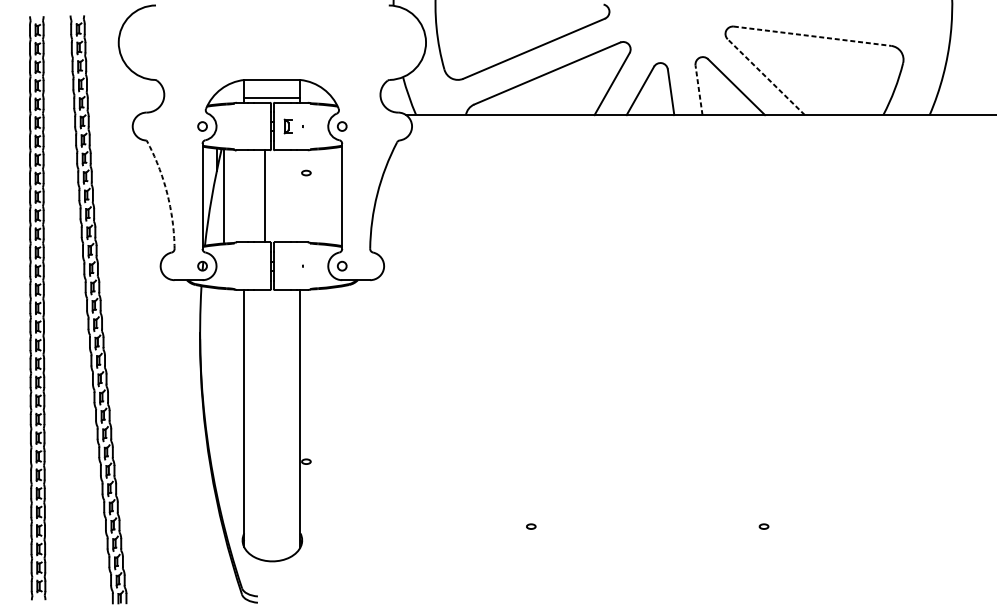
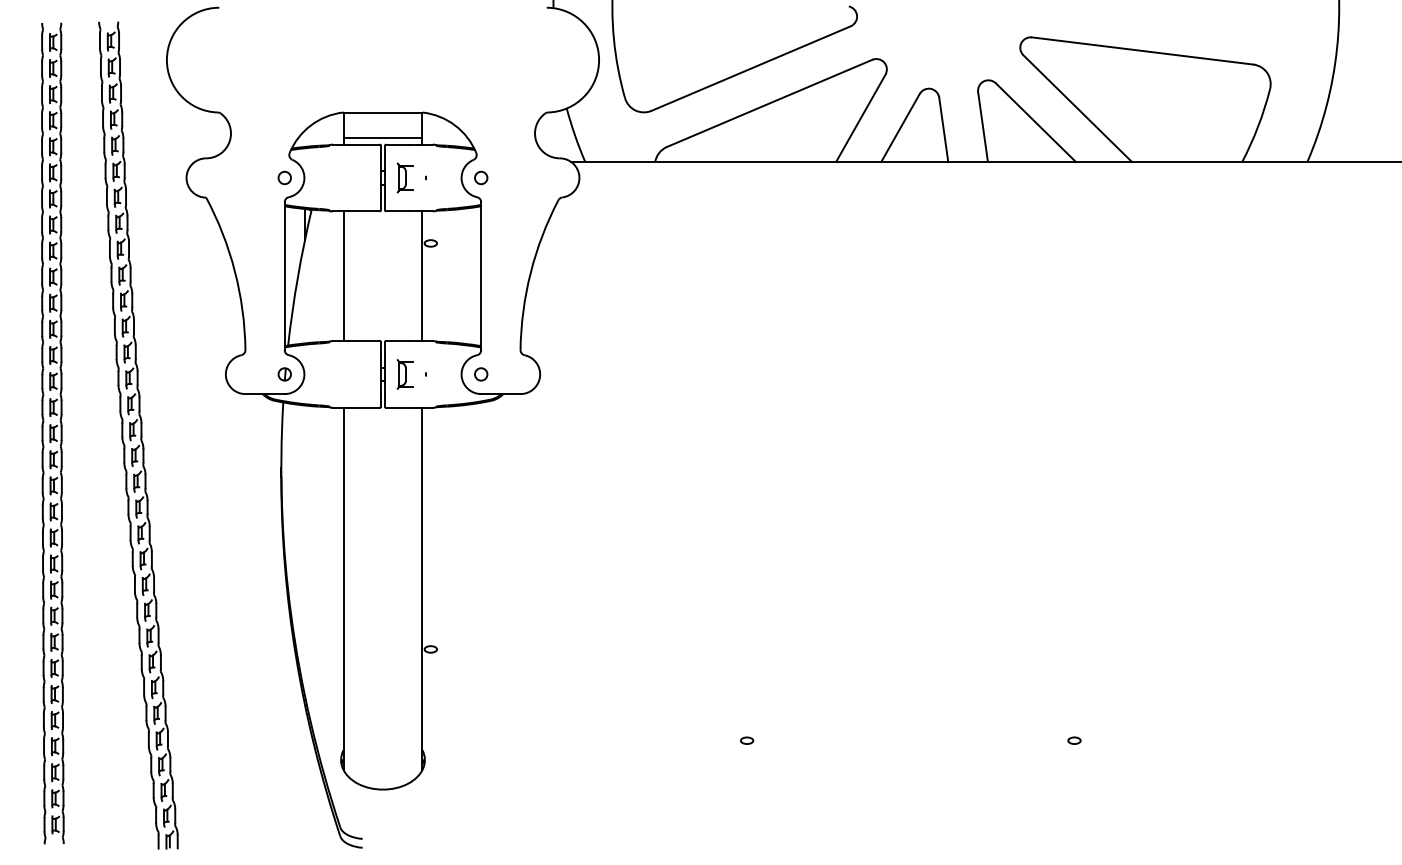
line: (812, 36) -> (1142, 51), dashed -> solid
line: (766, 77) -> (1077, 108), dashed -> solid
line: (698, 89) -> (982, 126), dashed -> solid
part: (287, 126) -> (404, 177), size x1.43
arc: (166, 193) -> (234, 271), dashed -> solid
line: (224, 196) -> (343, 276), moved
line: (264, 196) -> (422, 276), moved
part: (287, 266) -> (404, 374), added

